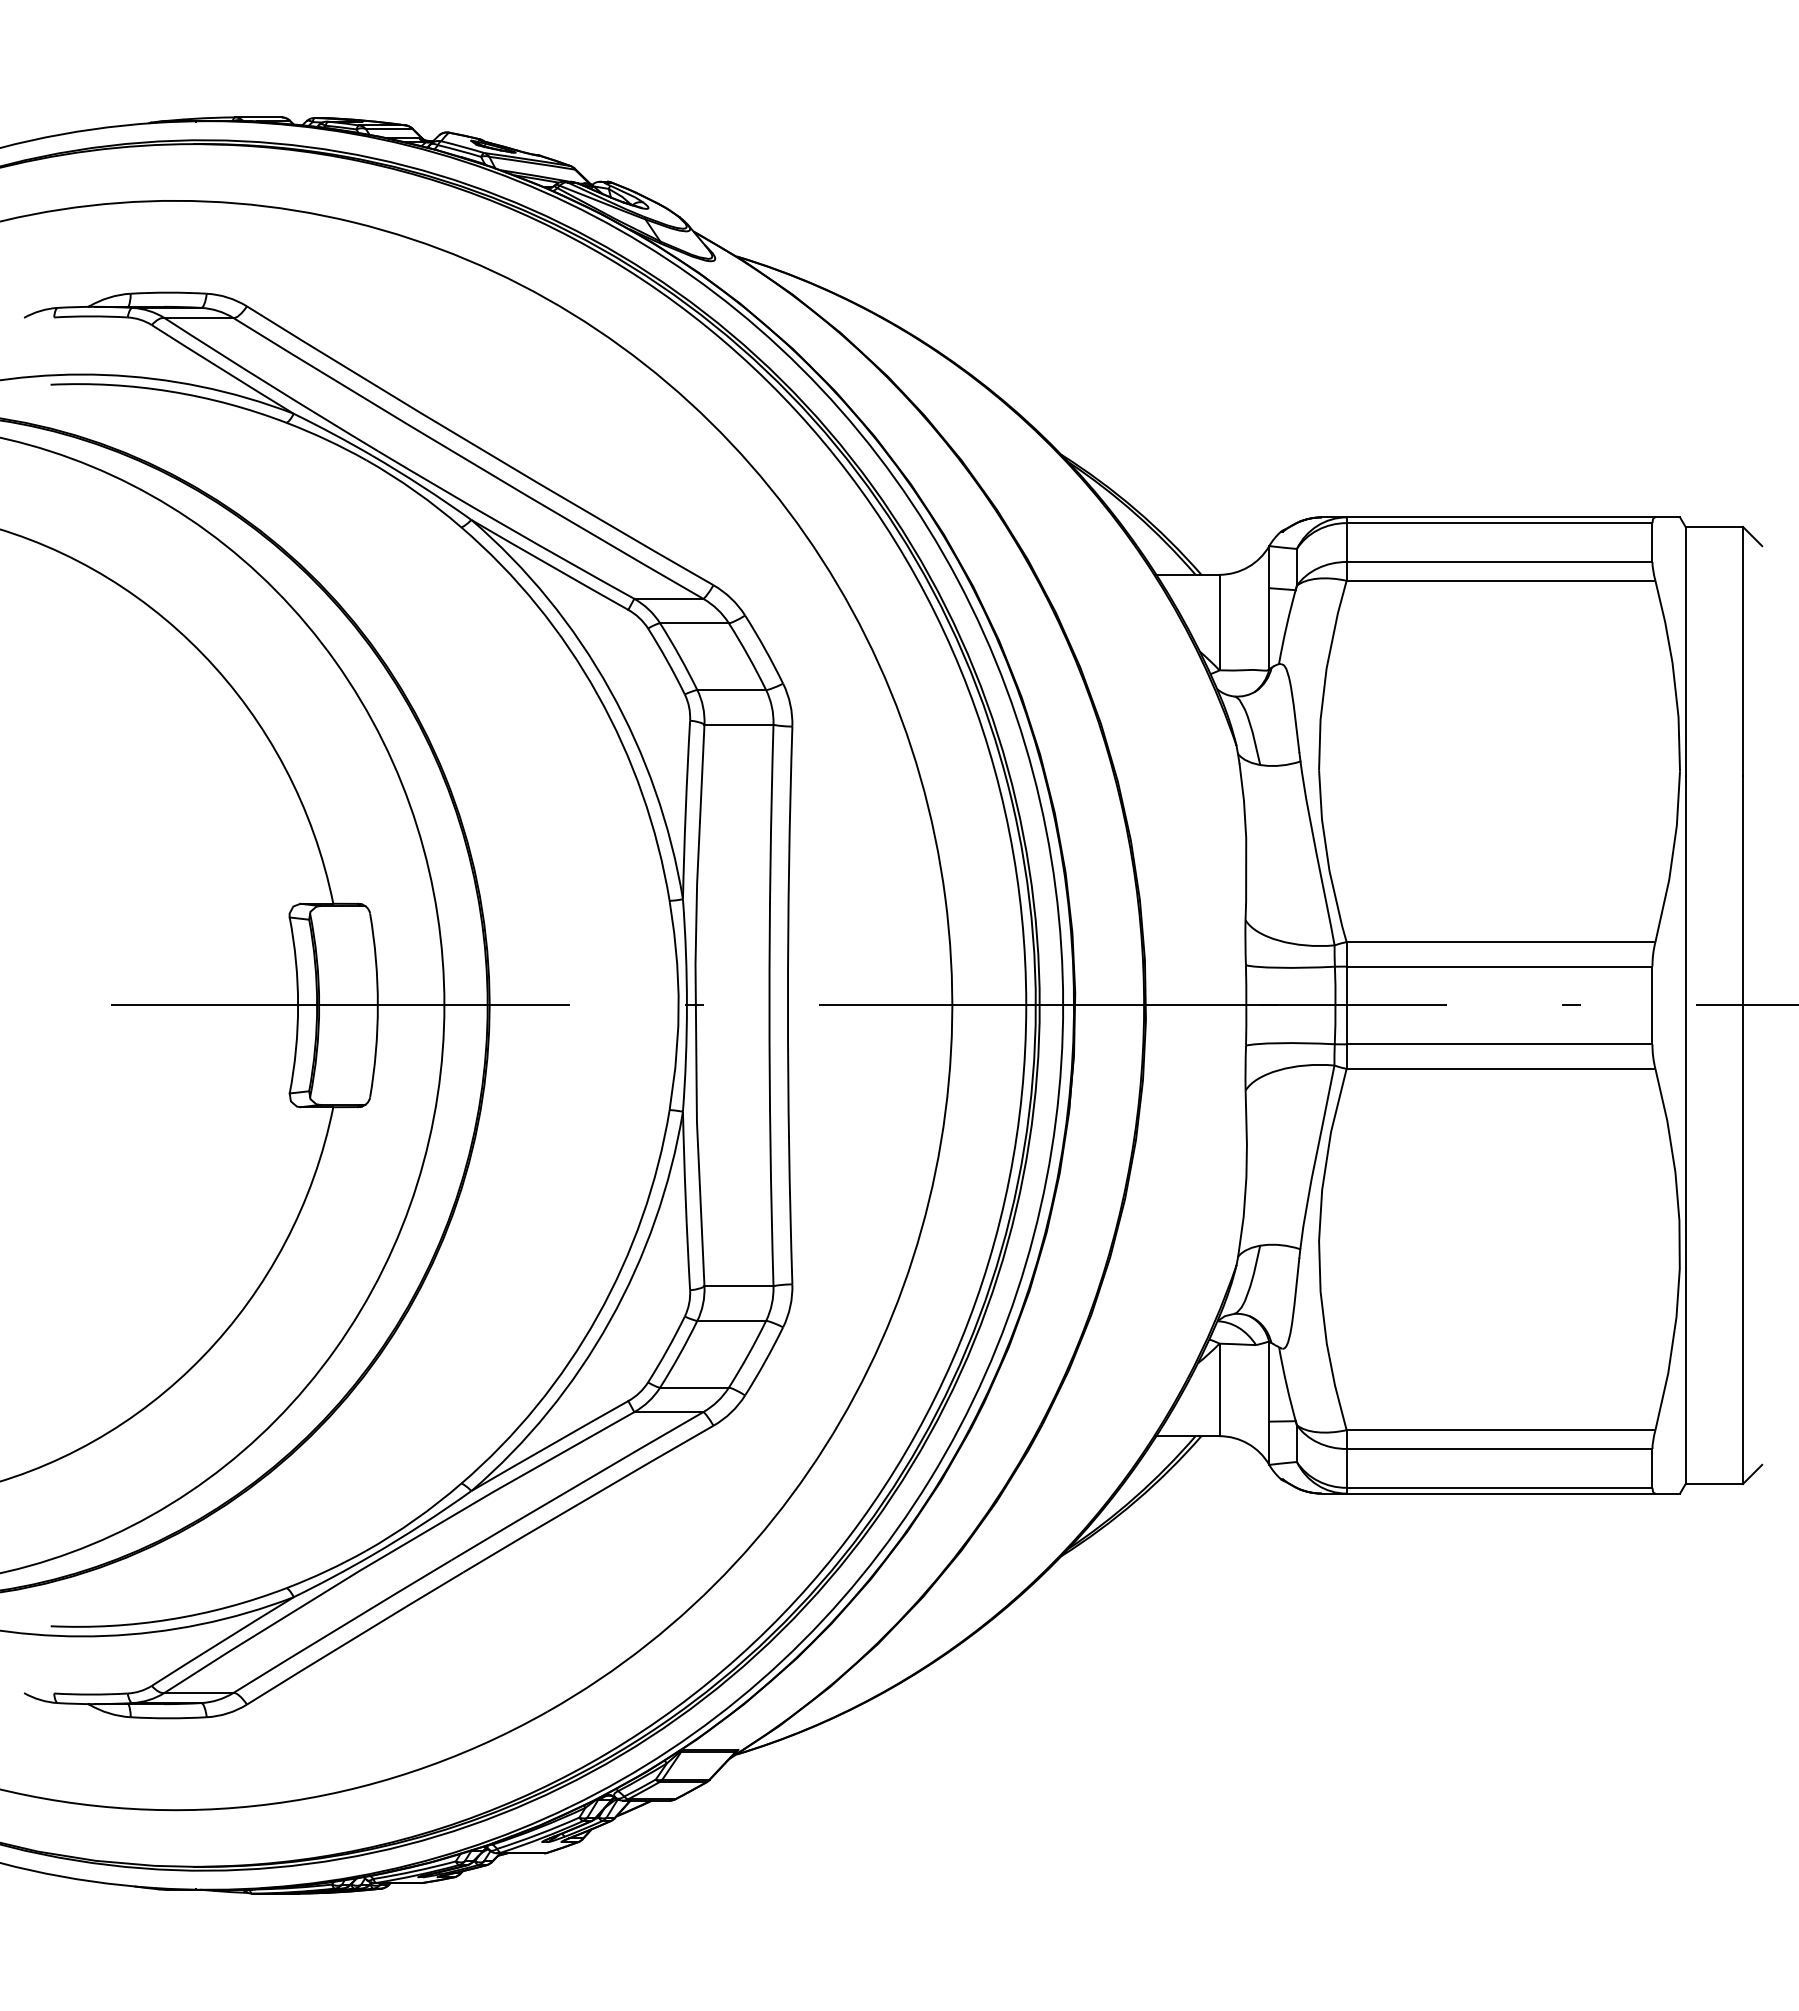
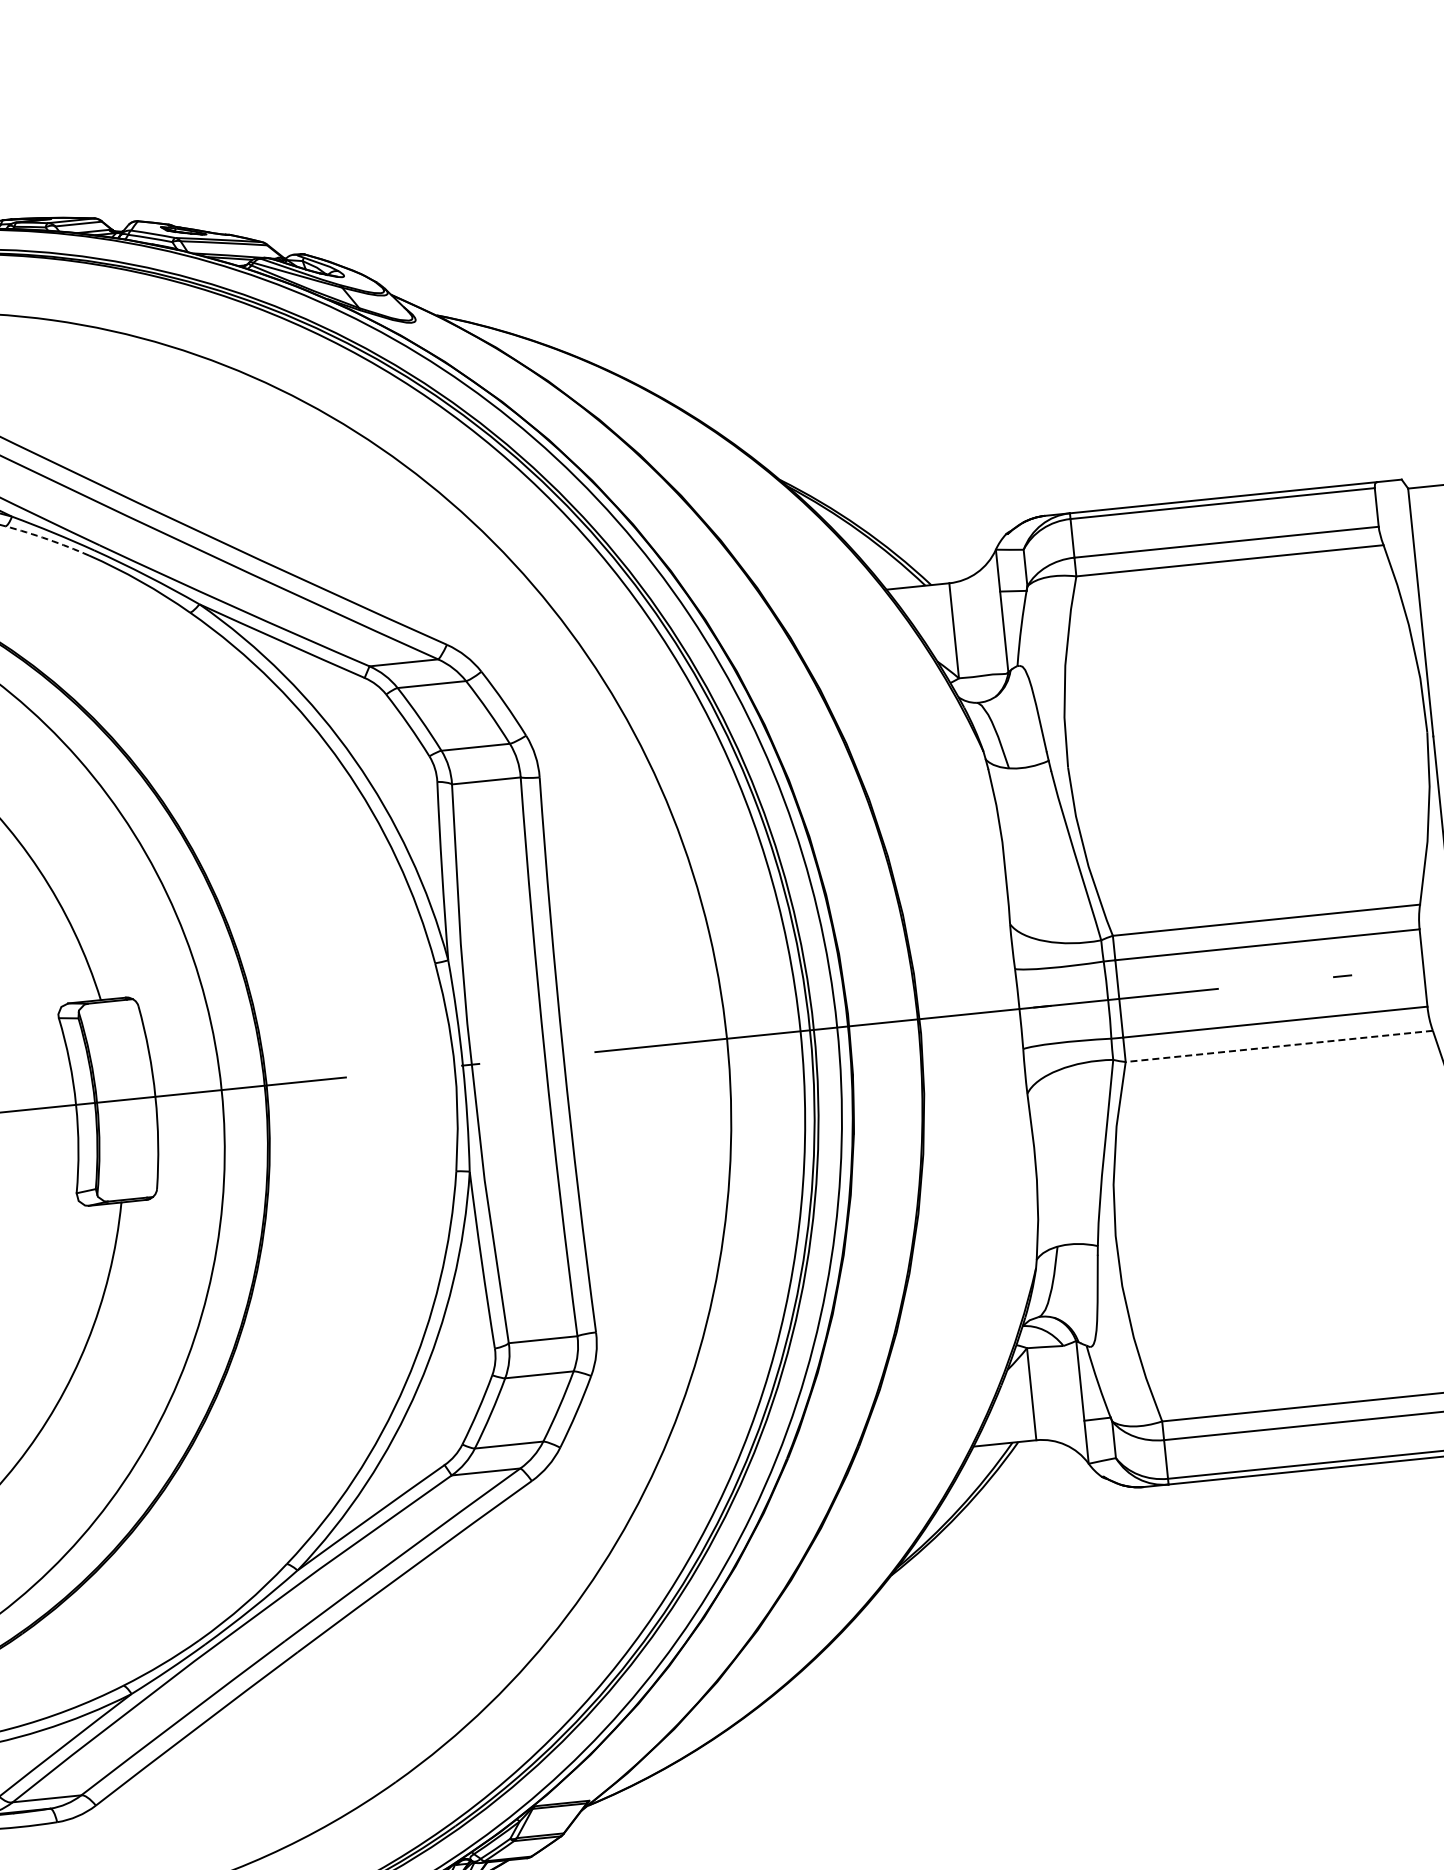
arc: (327, 440) -> (48, 539), solid -> dashed
line: (1500, 1068) -> (1278, 1046), solid -> dashed

